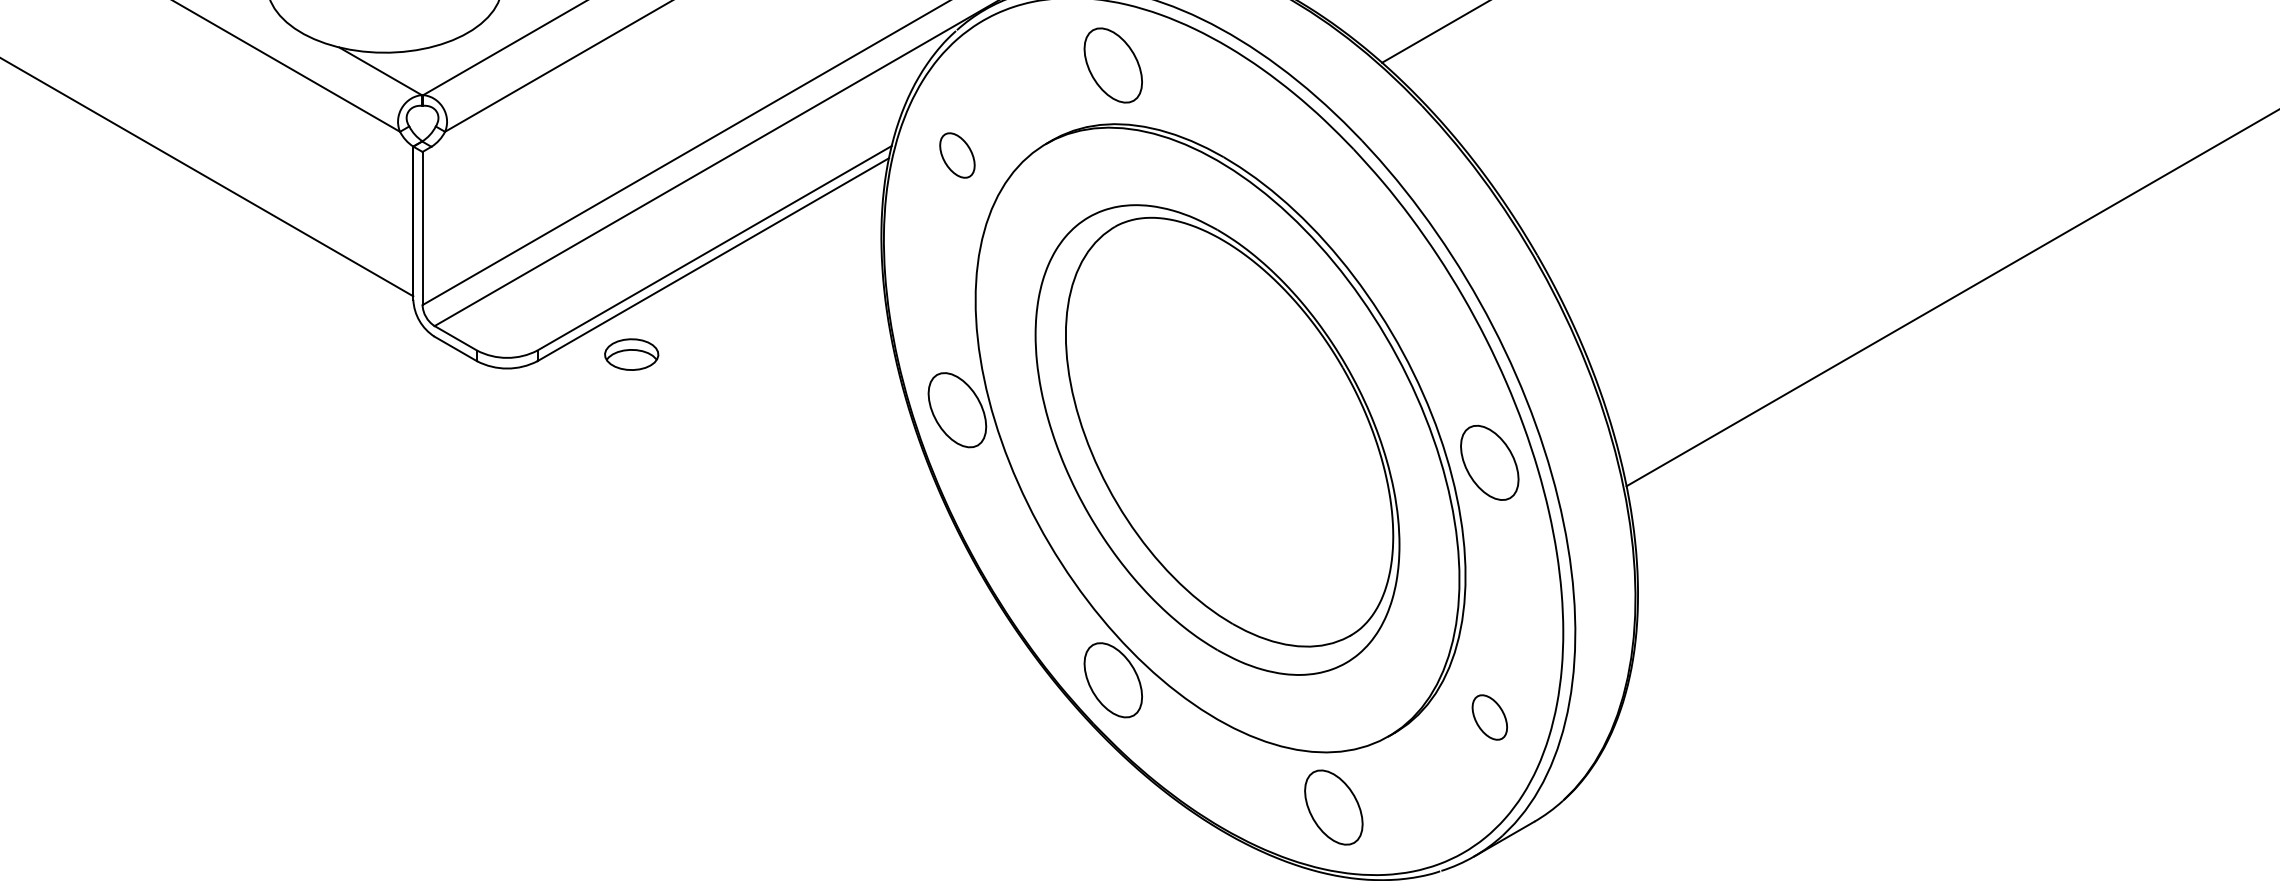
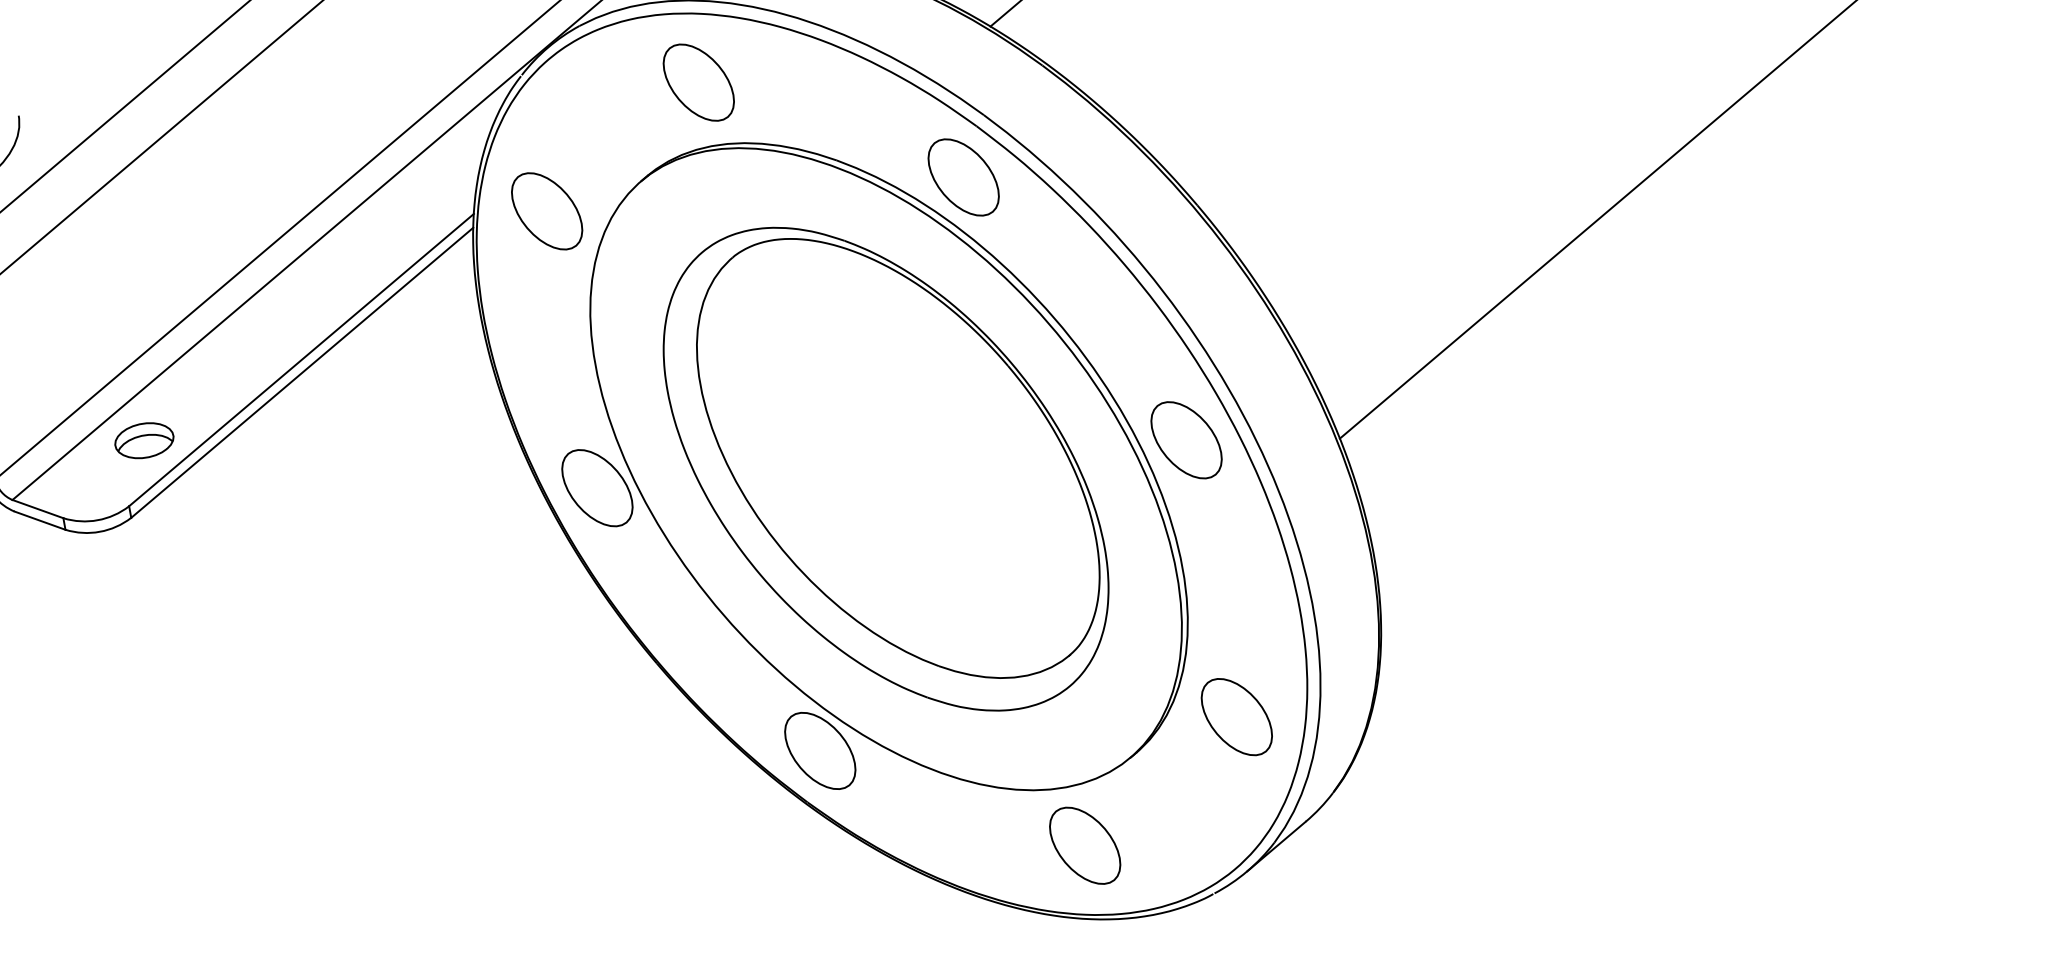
part: (957, 155) -> (547, 211), size x1.67
part: (1333, 192) -> (963, 177), added
part: (631, 354) -> (144, 440), moved
part: (1489, 717) -> (1236, 717), size x1.67

